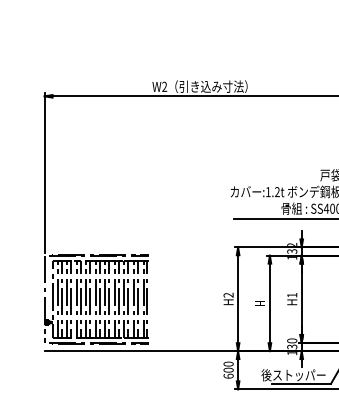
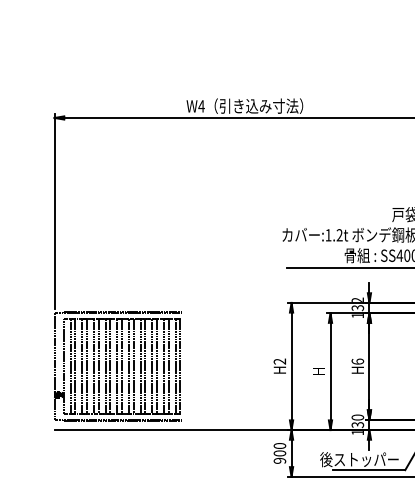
text: (164, 86) -> (201, 105), W2 -> W4
text: (292, 294) -> (358, 360), H1 -> H6
text: (228, 375) -> (279, 459), 600 -> 900

